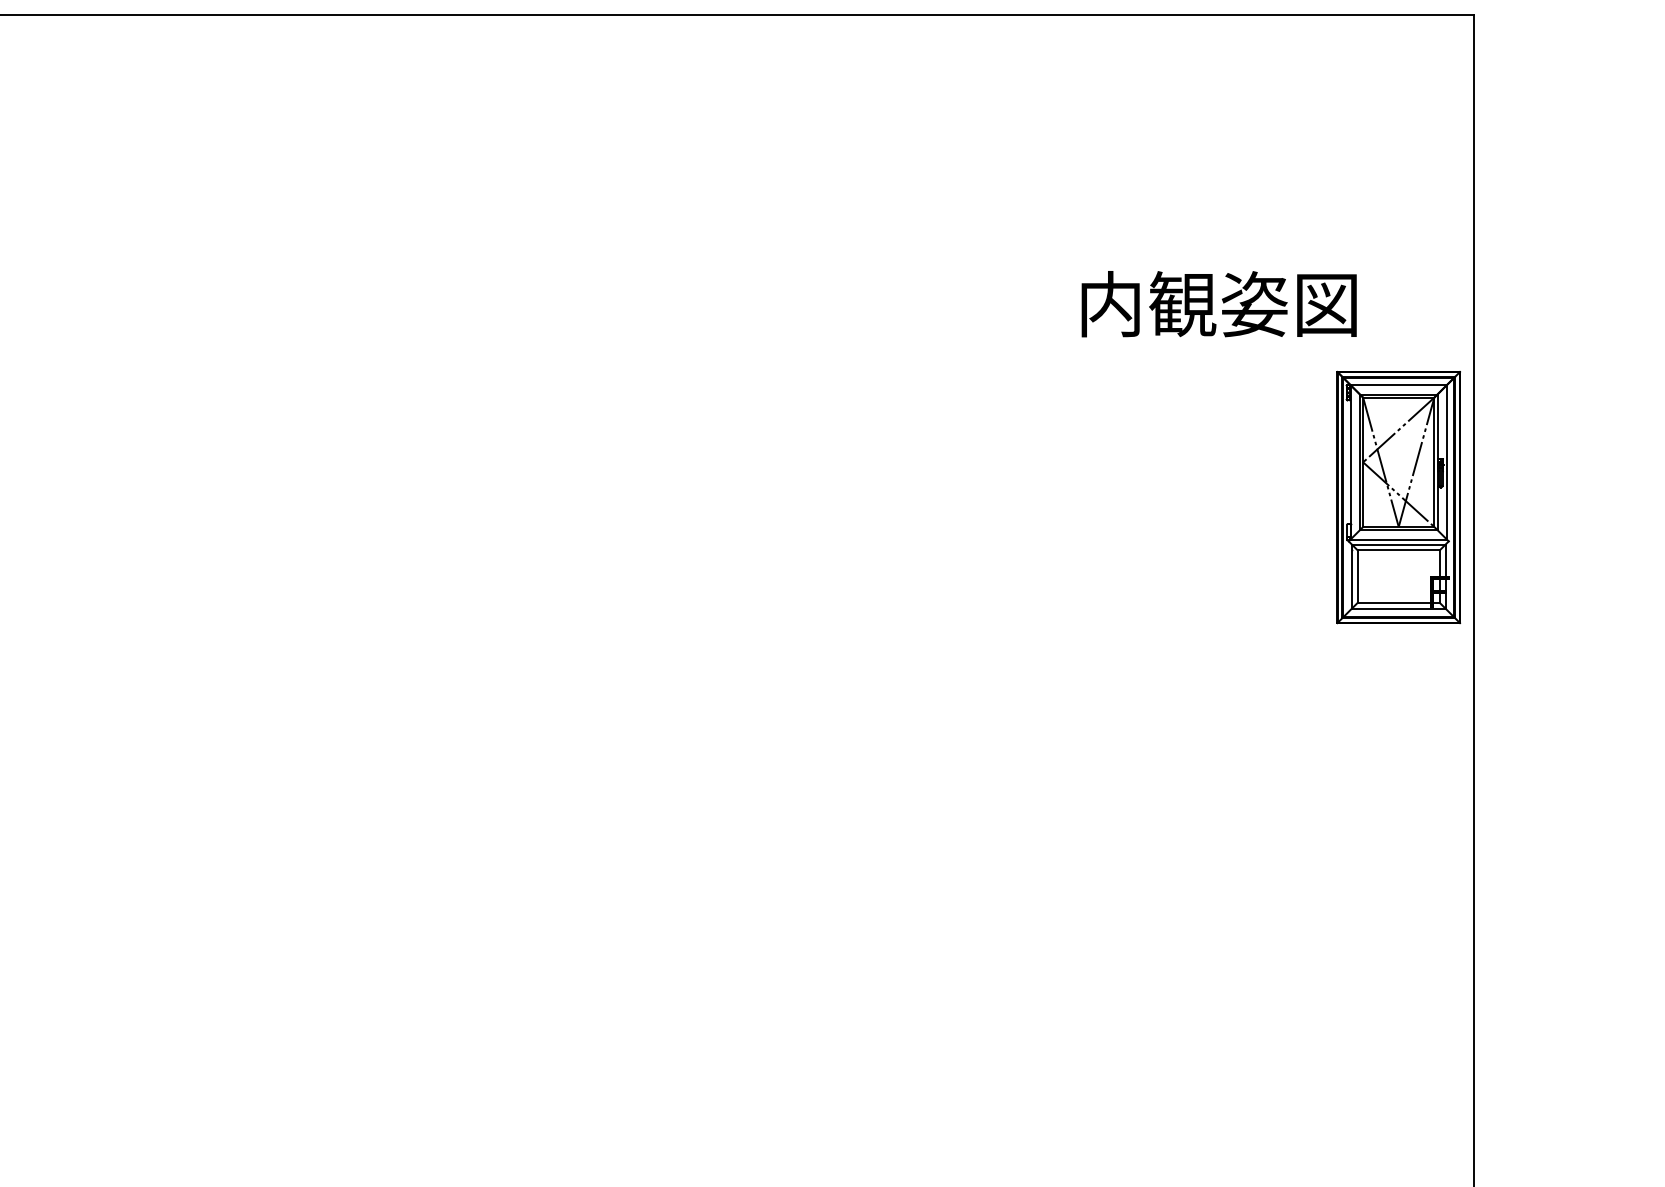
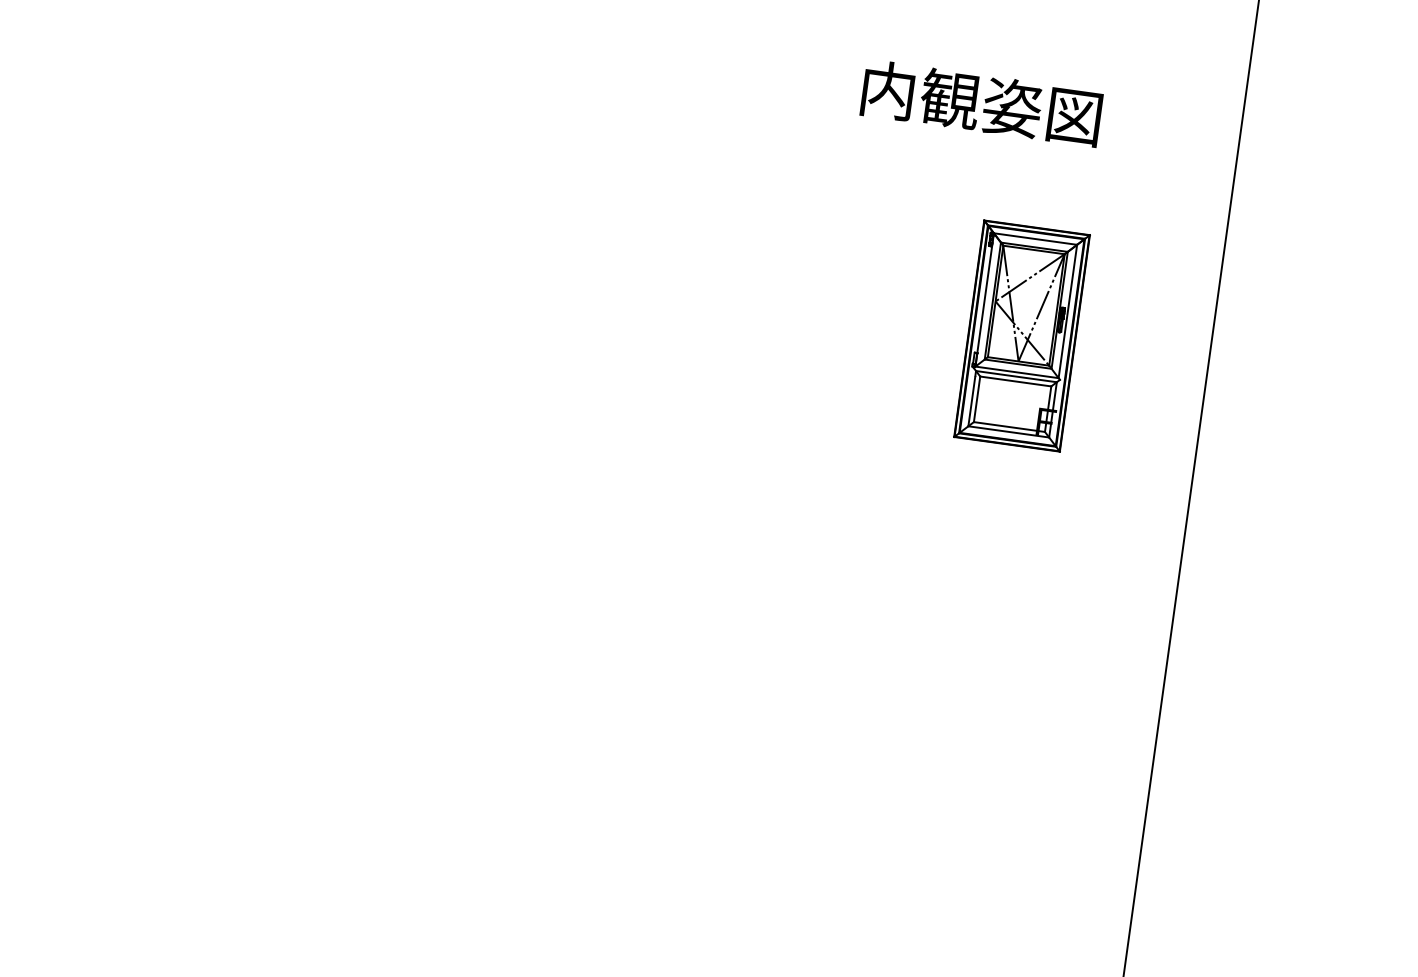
text: (1218, 304) -> (981, 103), moved
part: (1398, 497) -> (1021, 336), moved

